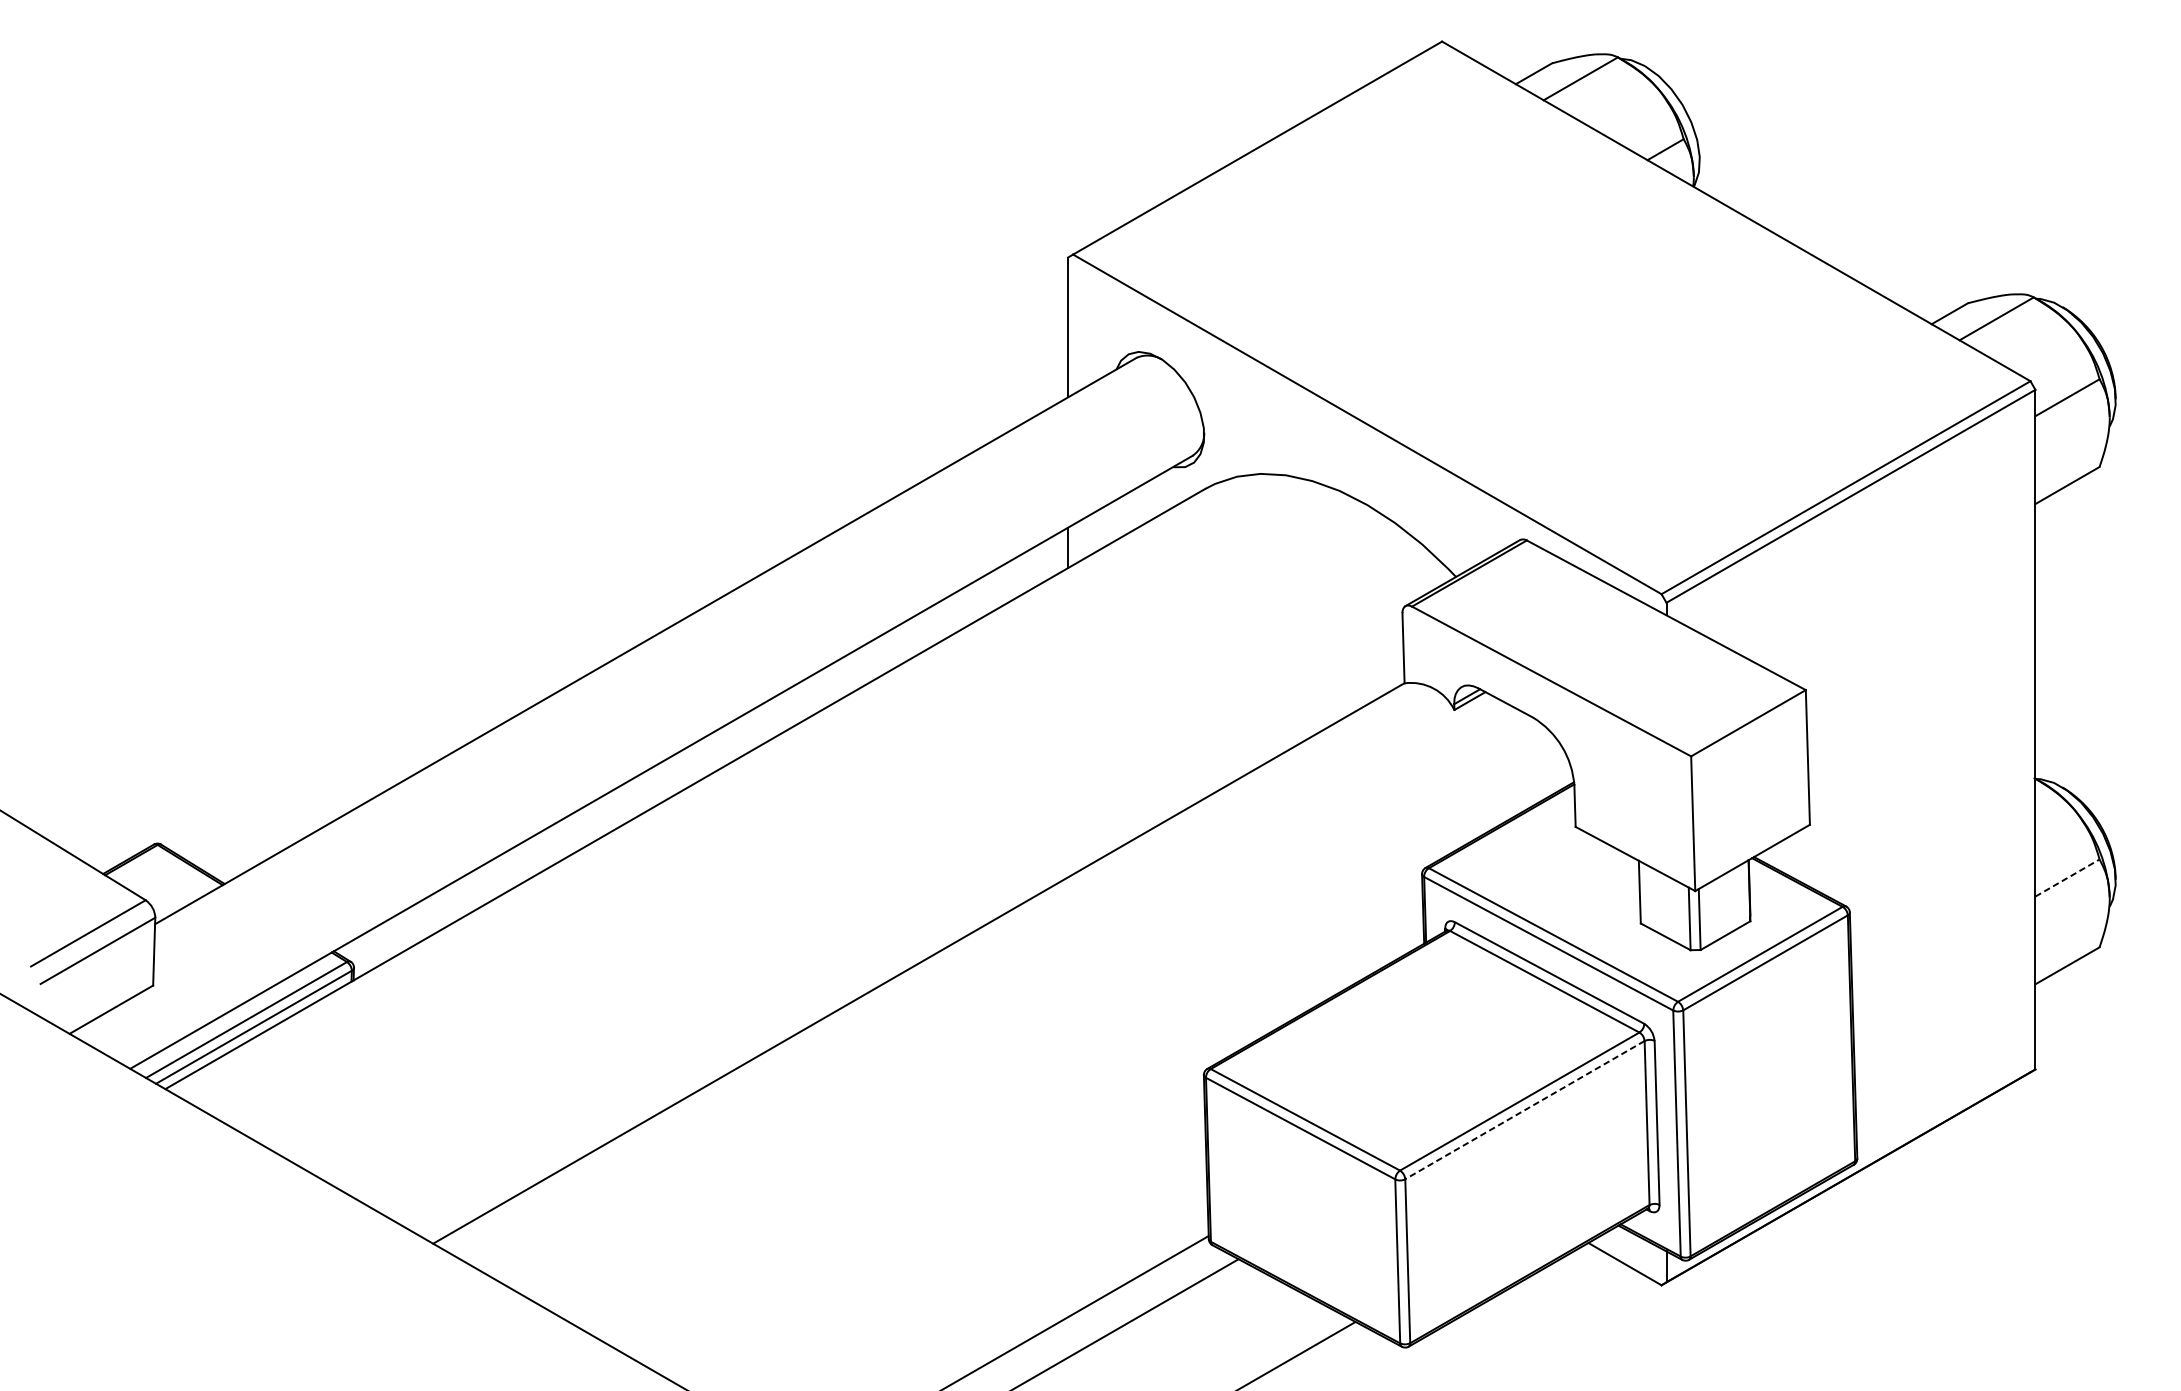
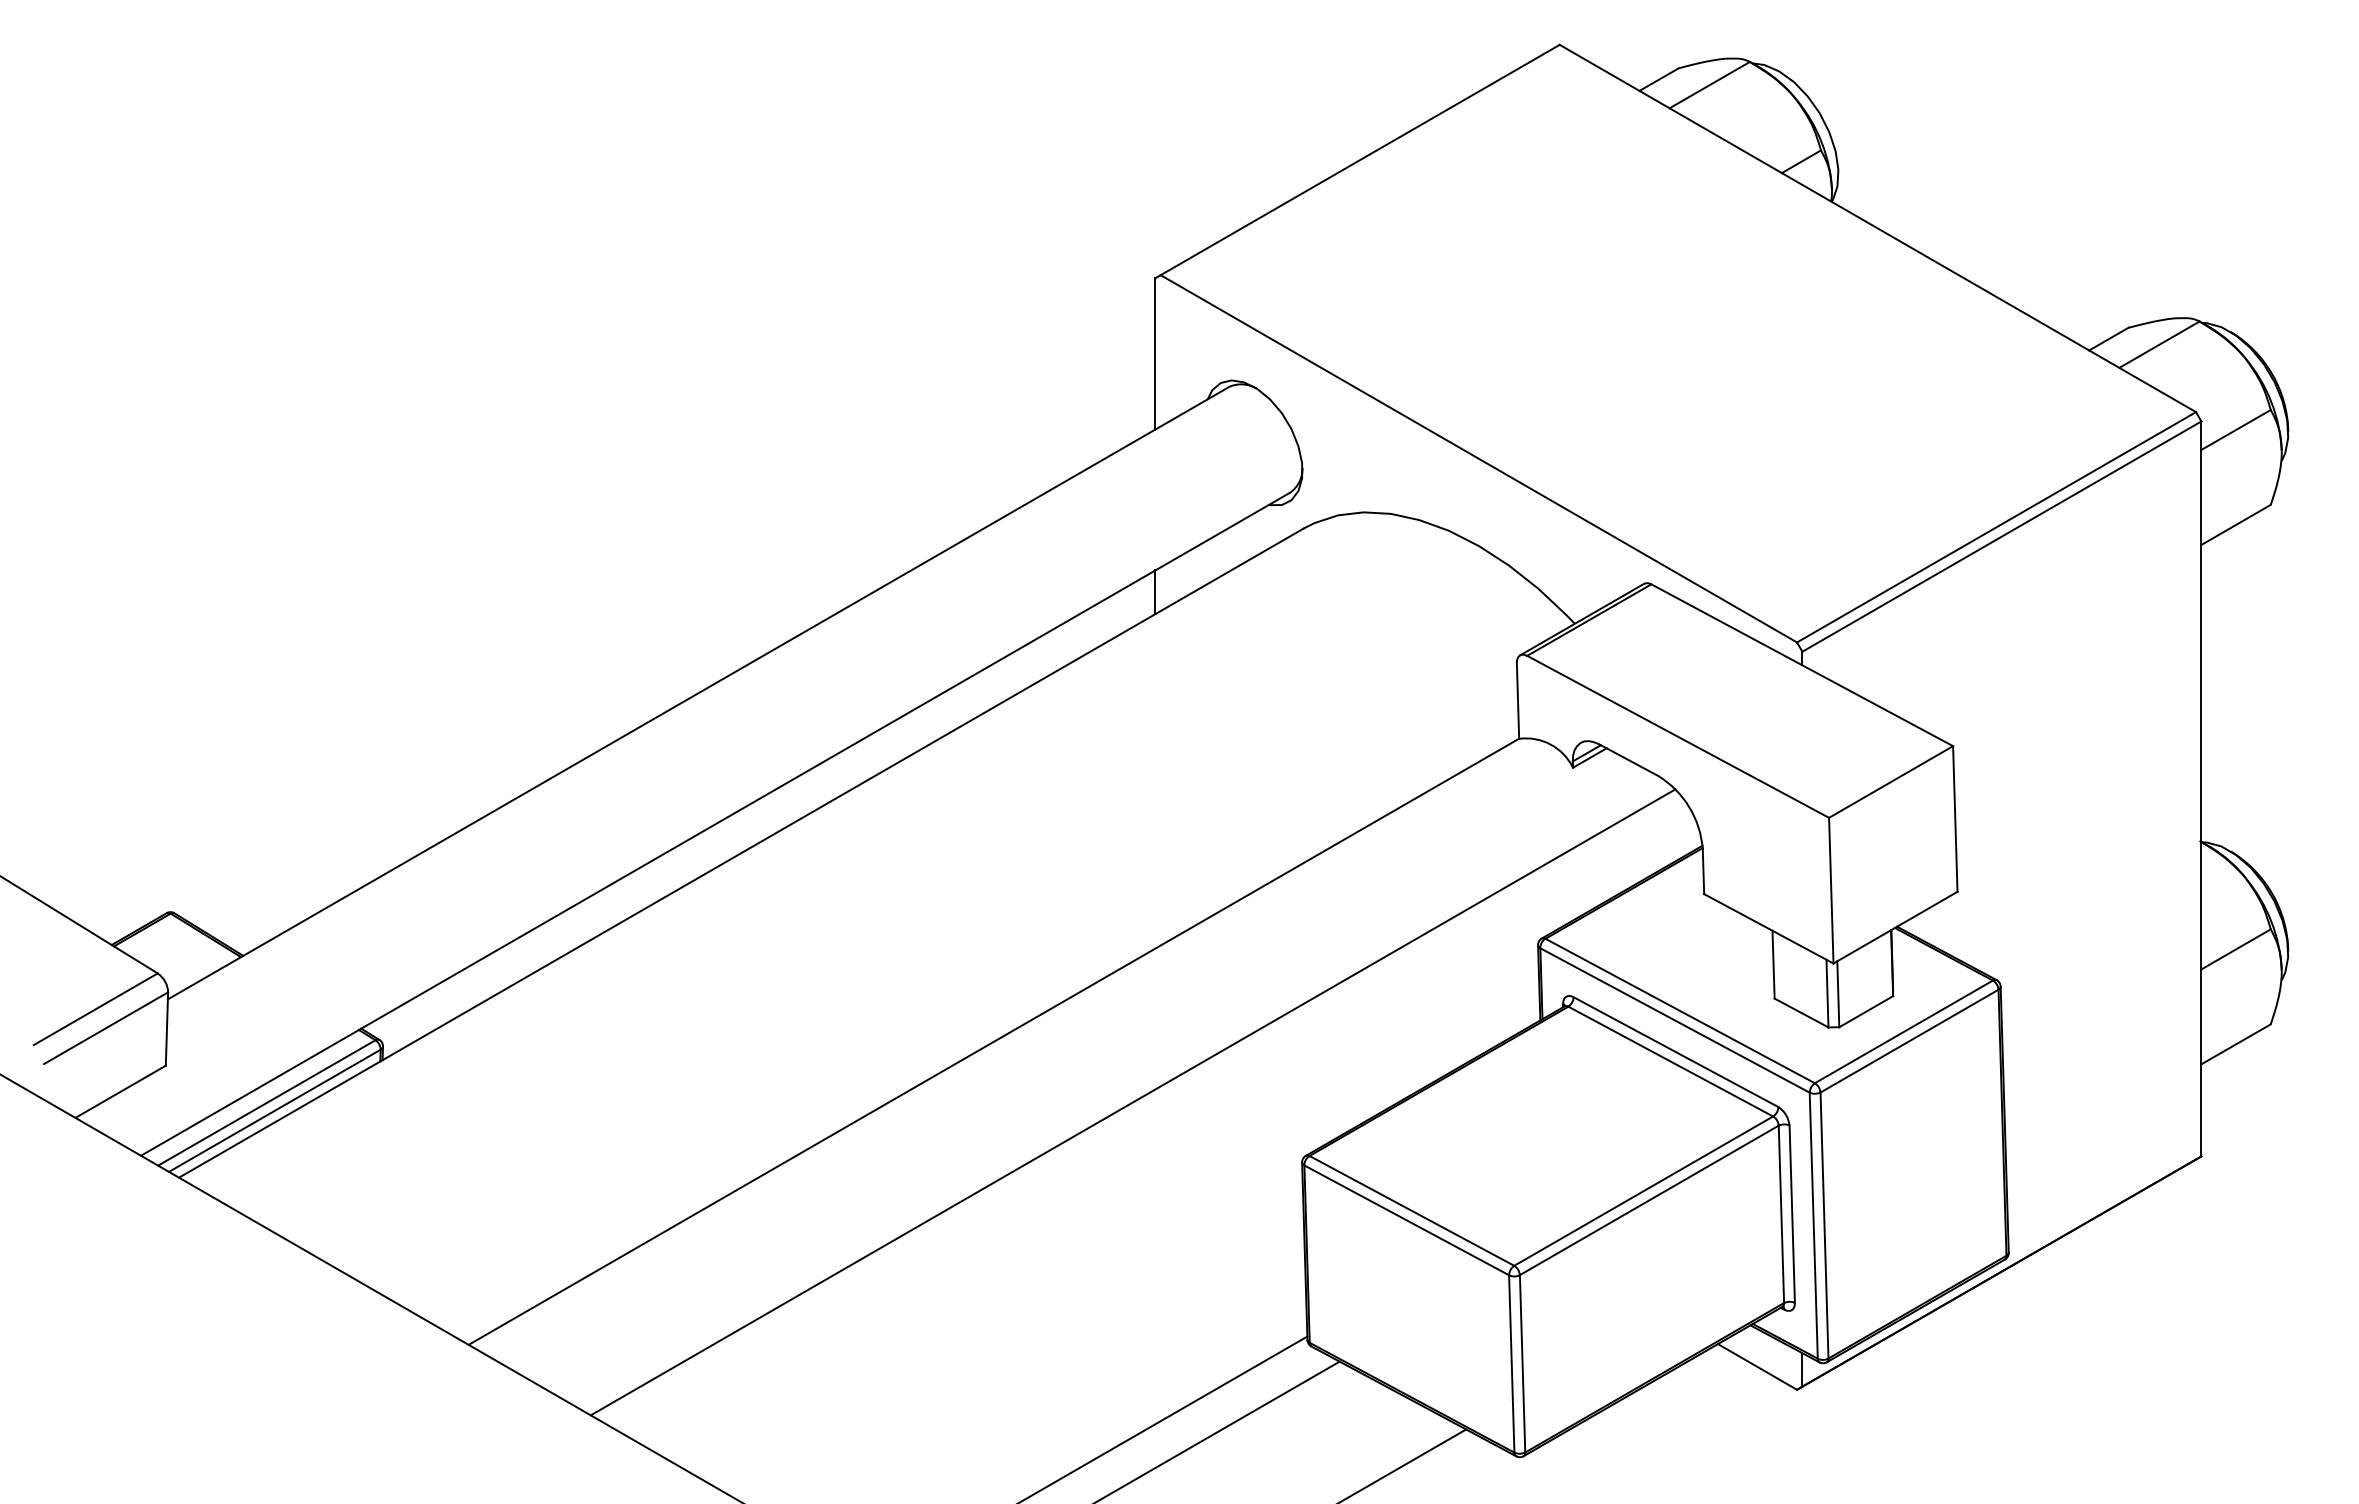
line: (2067, 878) -> (2236, 949), dashed -> solid
line: (1047, 1019) -> (1132, 1102), added
line: (1524, 1110) -> (1648, 1200), dashed -> solid

